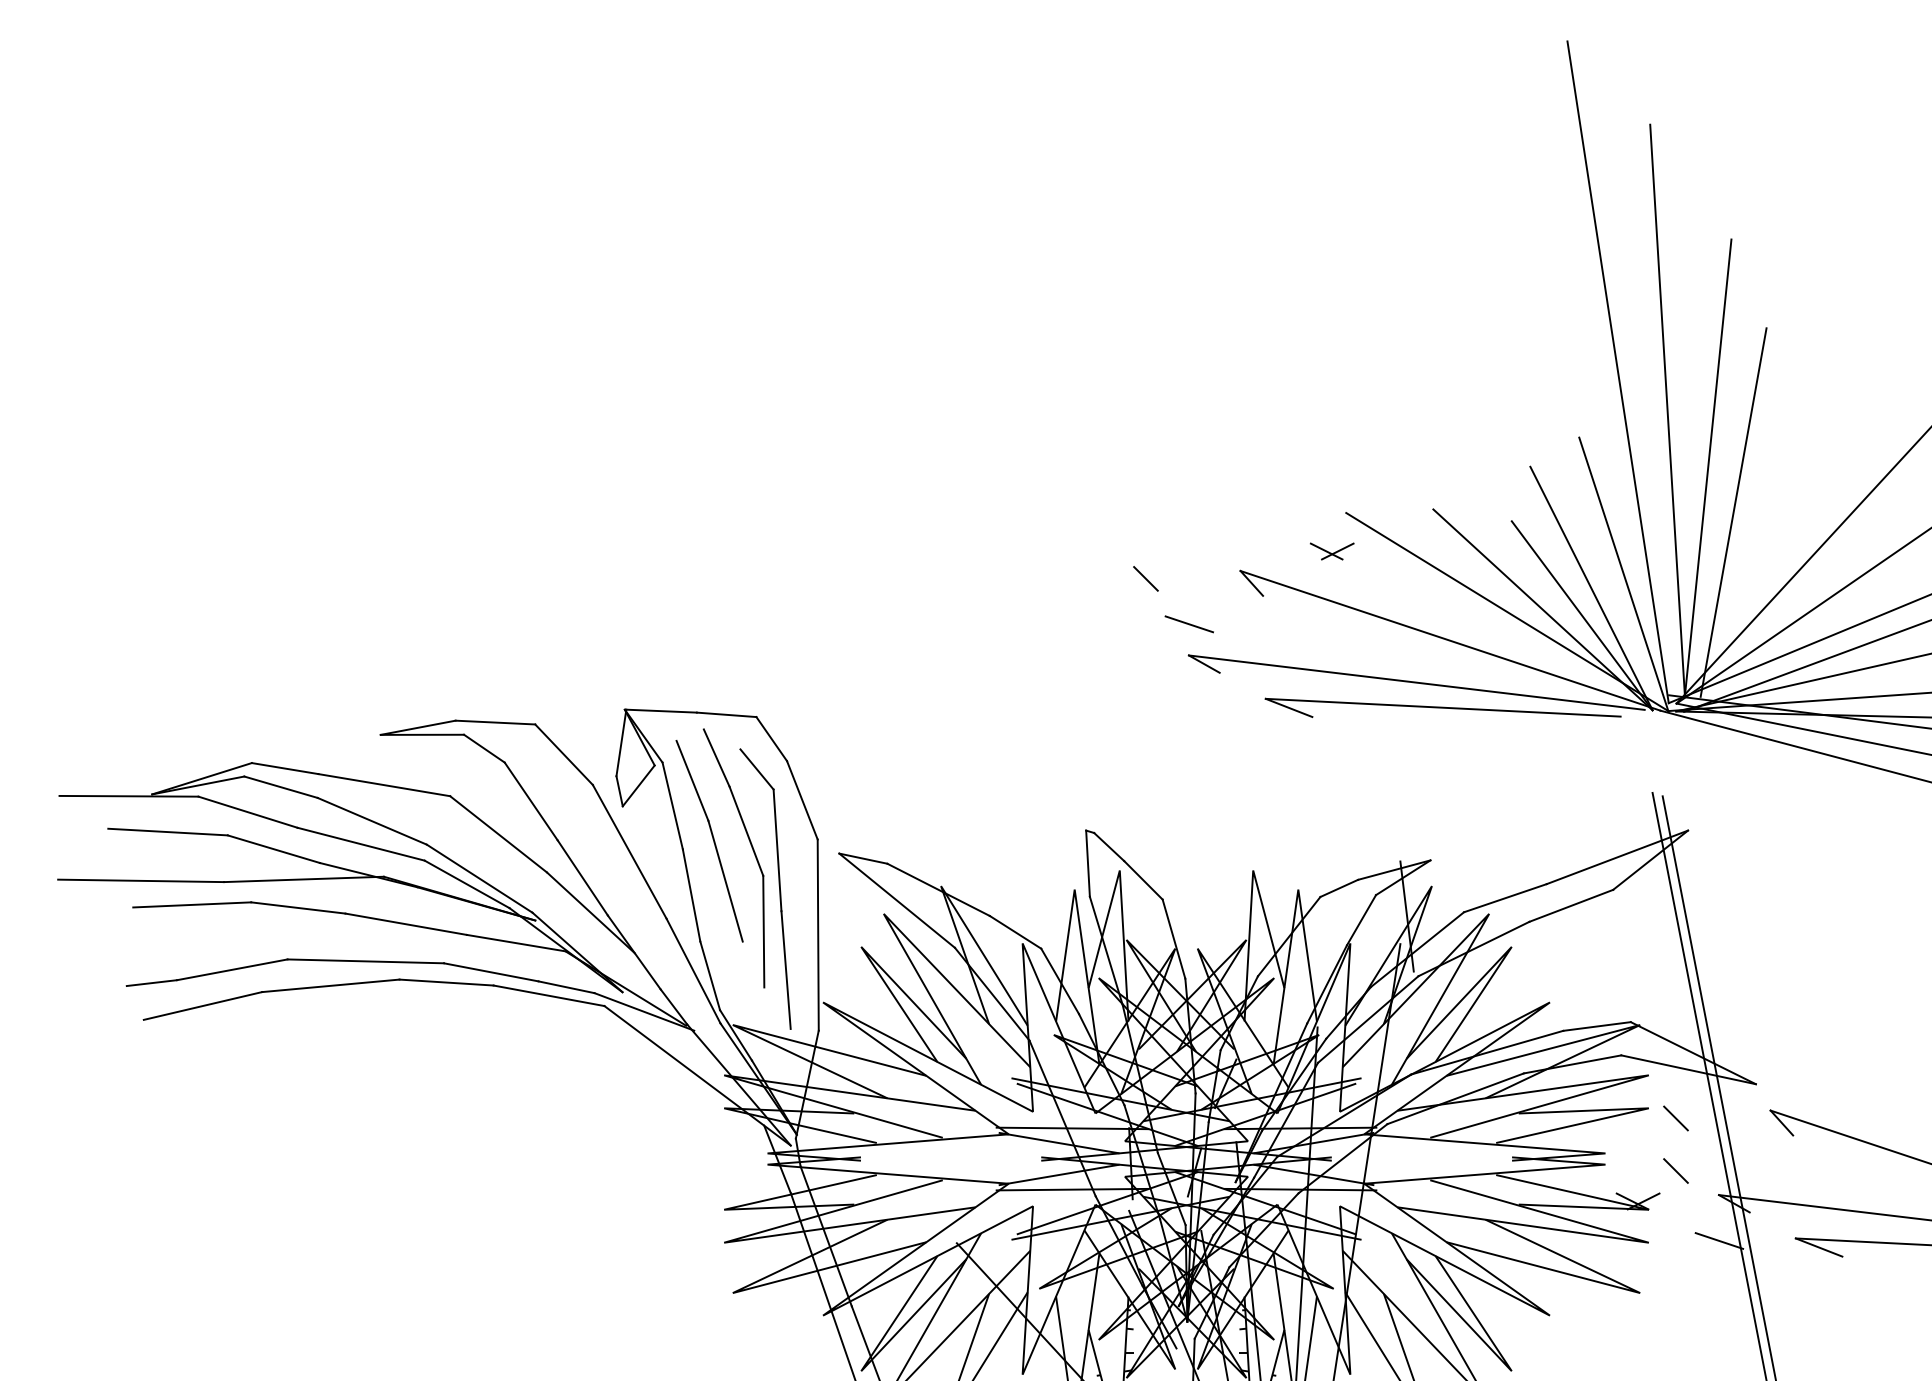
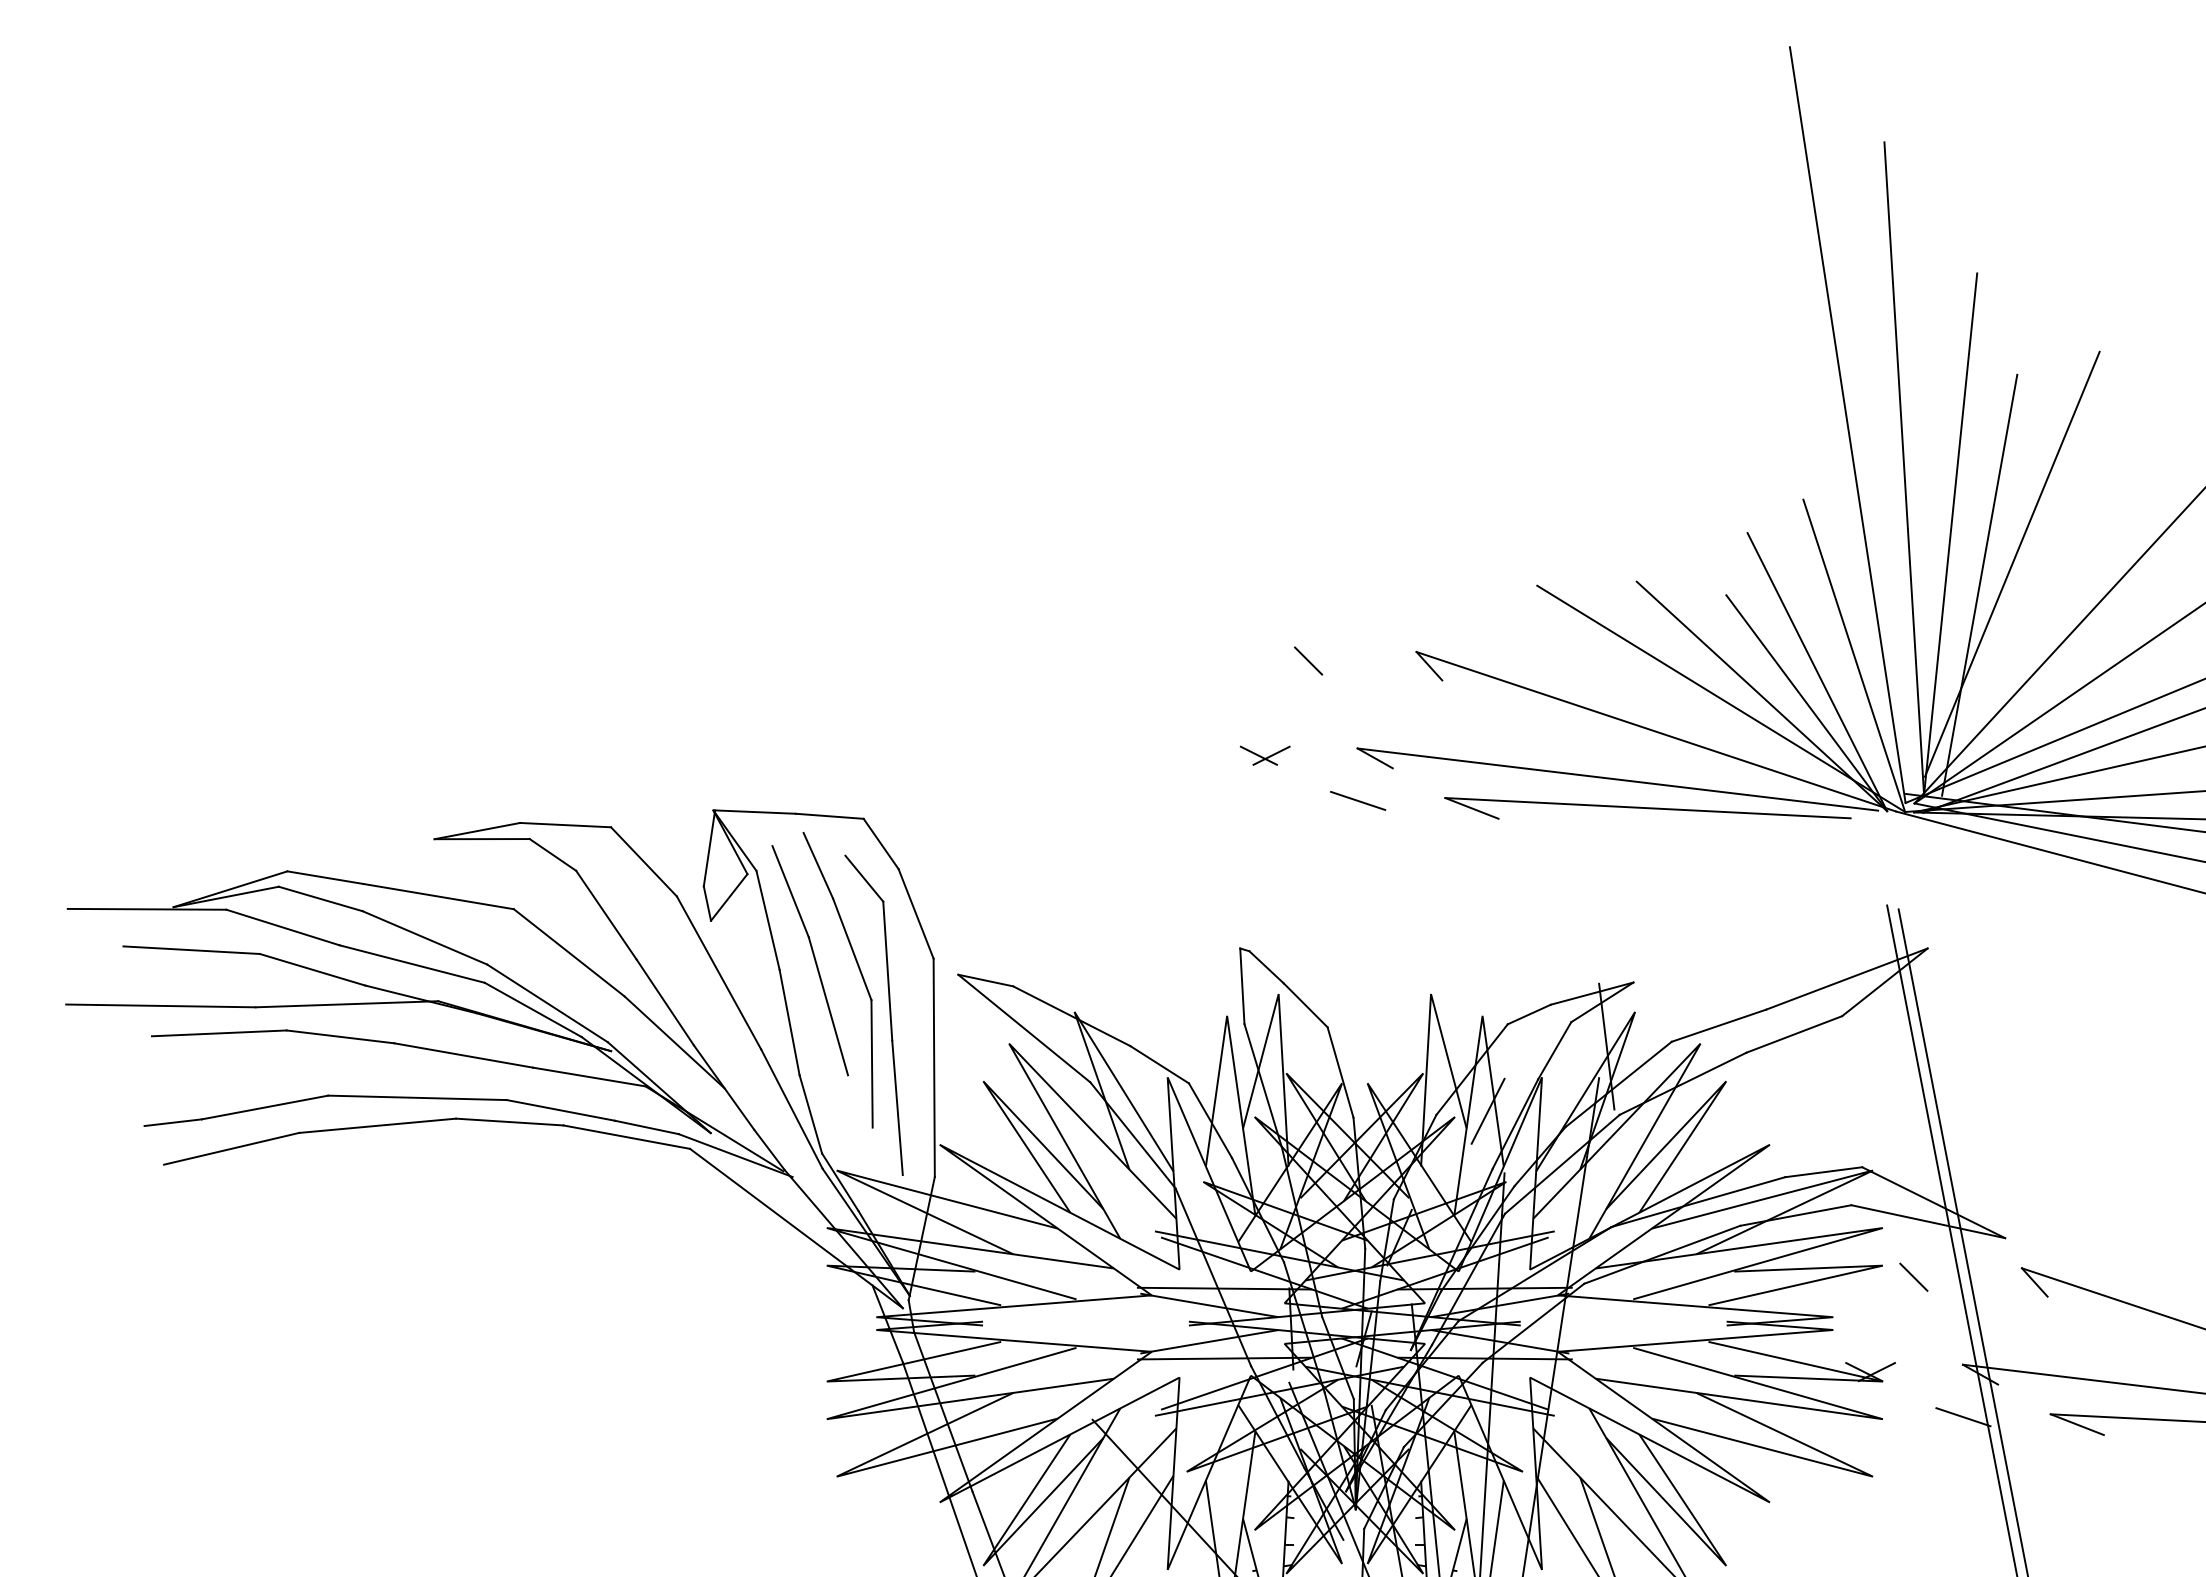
line: (1761, 493) -> (2011, 563), added
part: (1332, 551) -> (1265, 755), moved
line: (1189, 623) -> (1358, 800), moved
line: (1302, 972) -> (1487, 1110), added
line: (1675, 1170) -> (1913, 1336), removed

